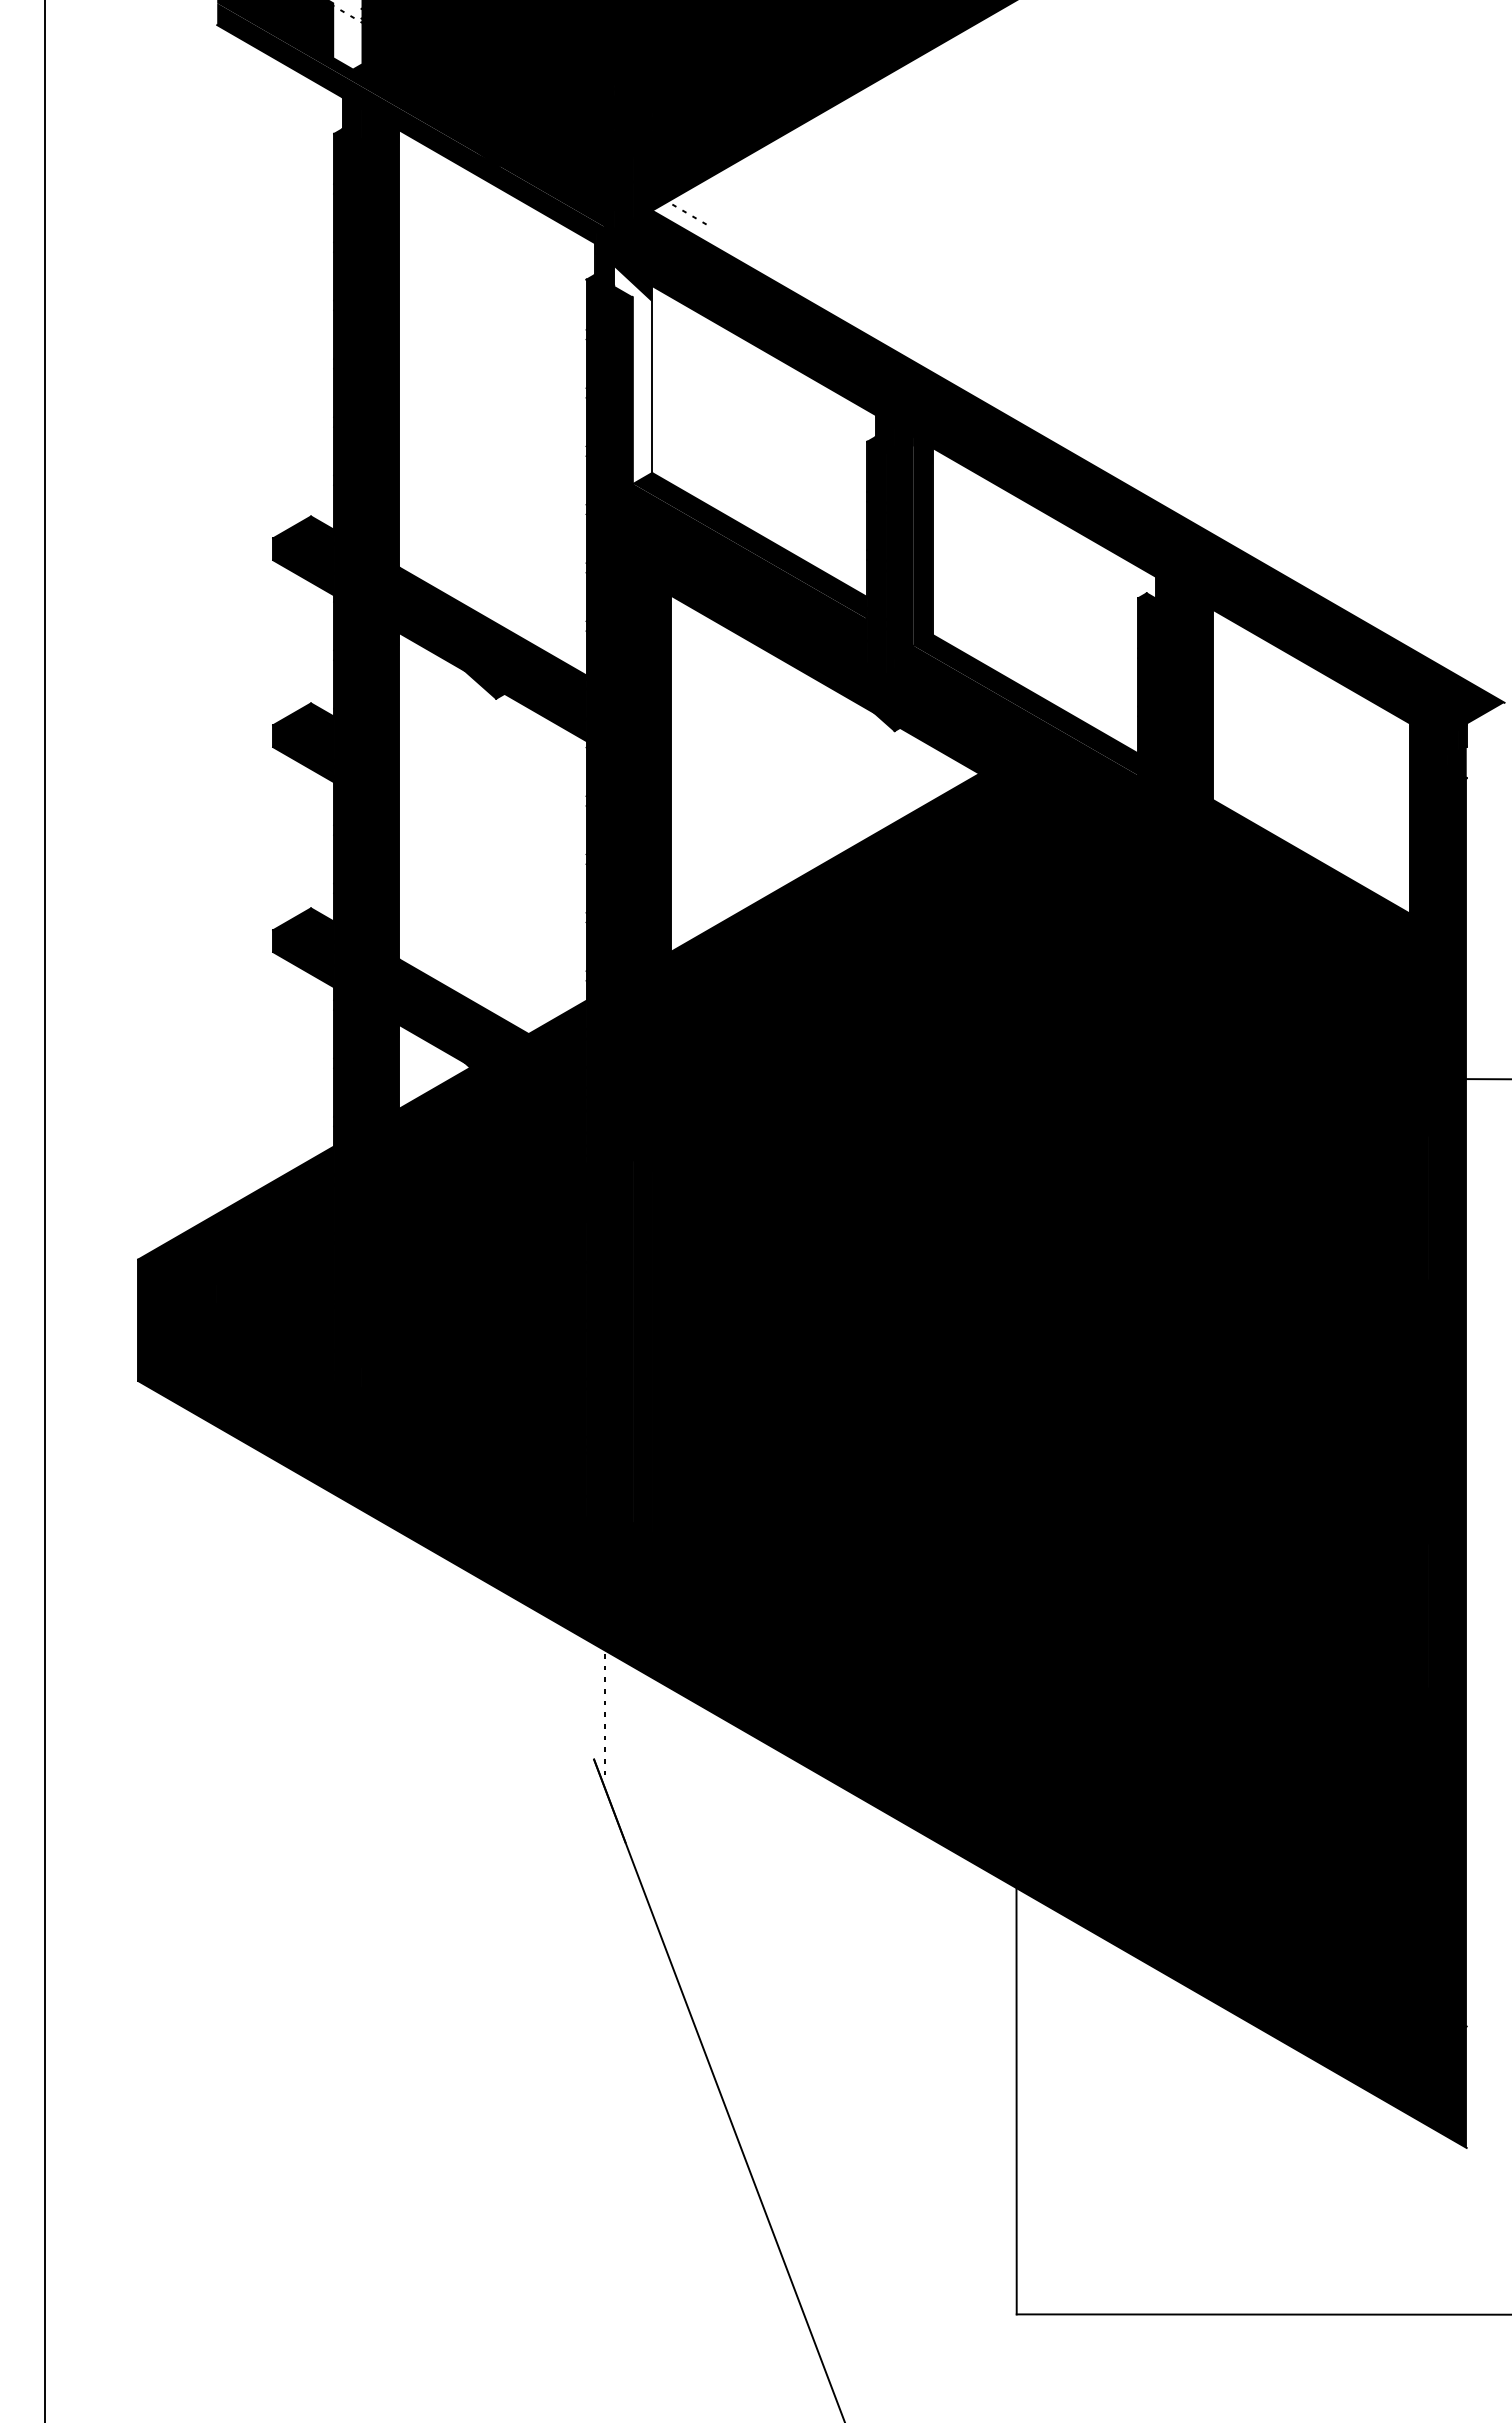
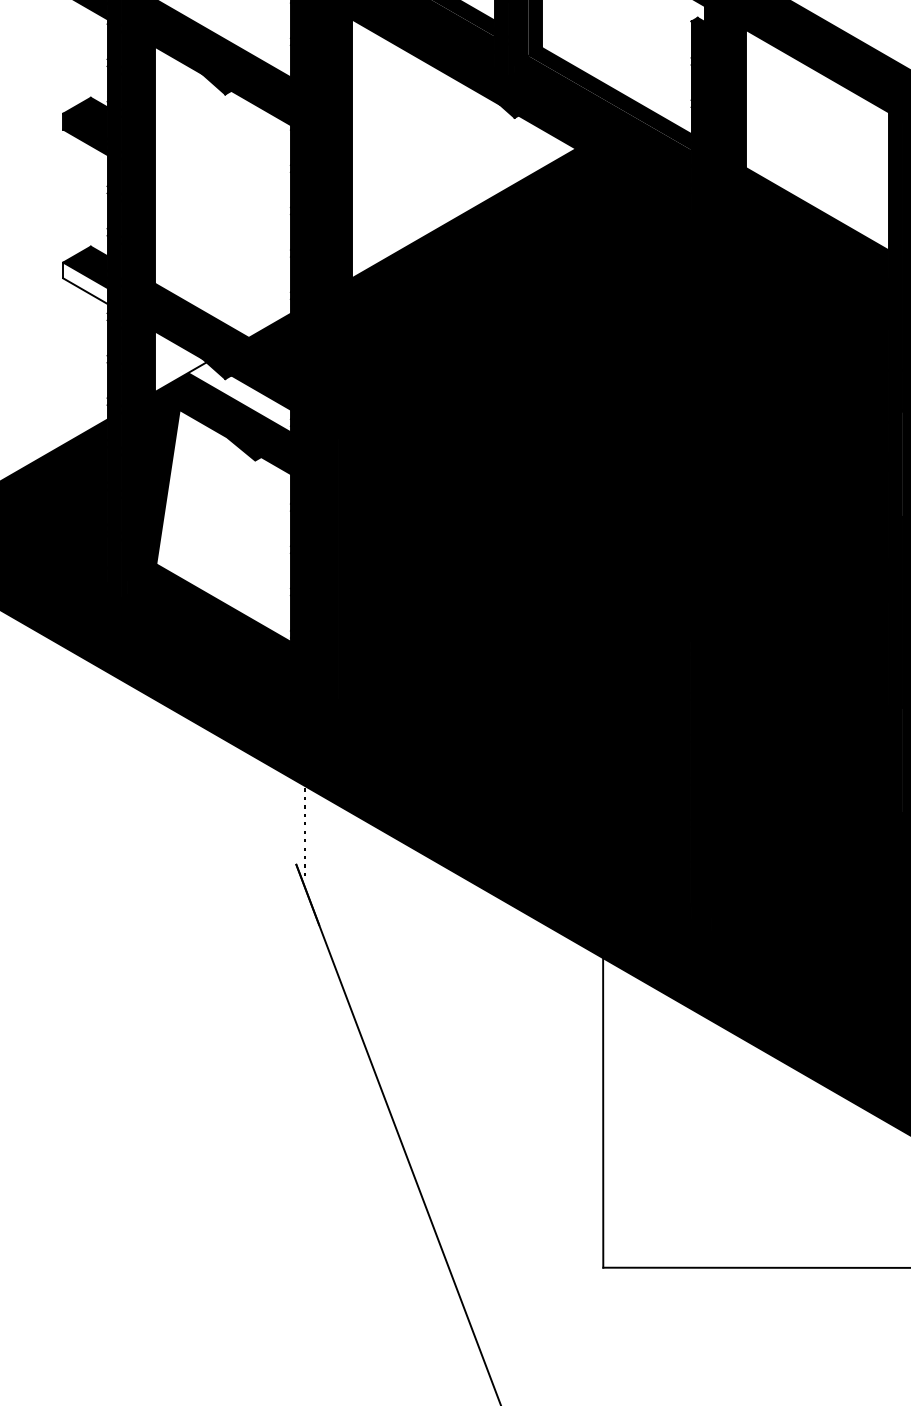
fill: (303, 958) -> (85, 283), removed
fill: (492, 1259) -> (222, 501), removed

